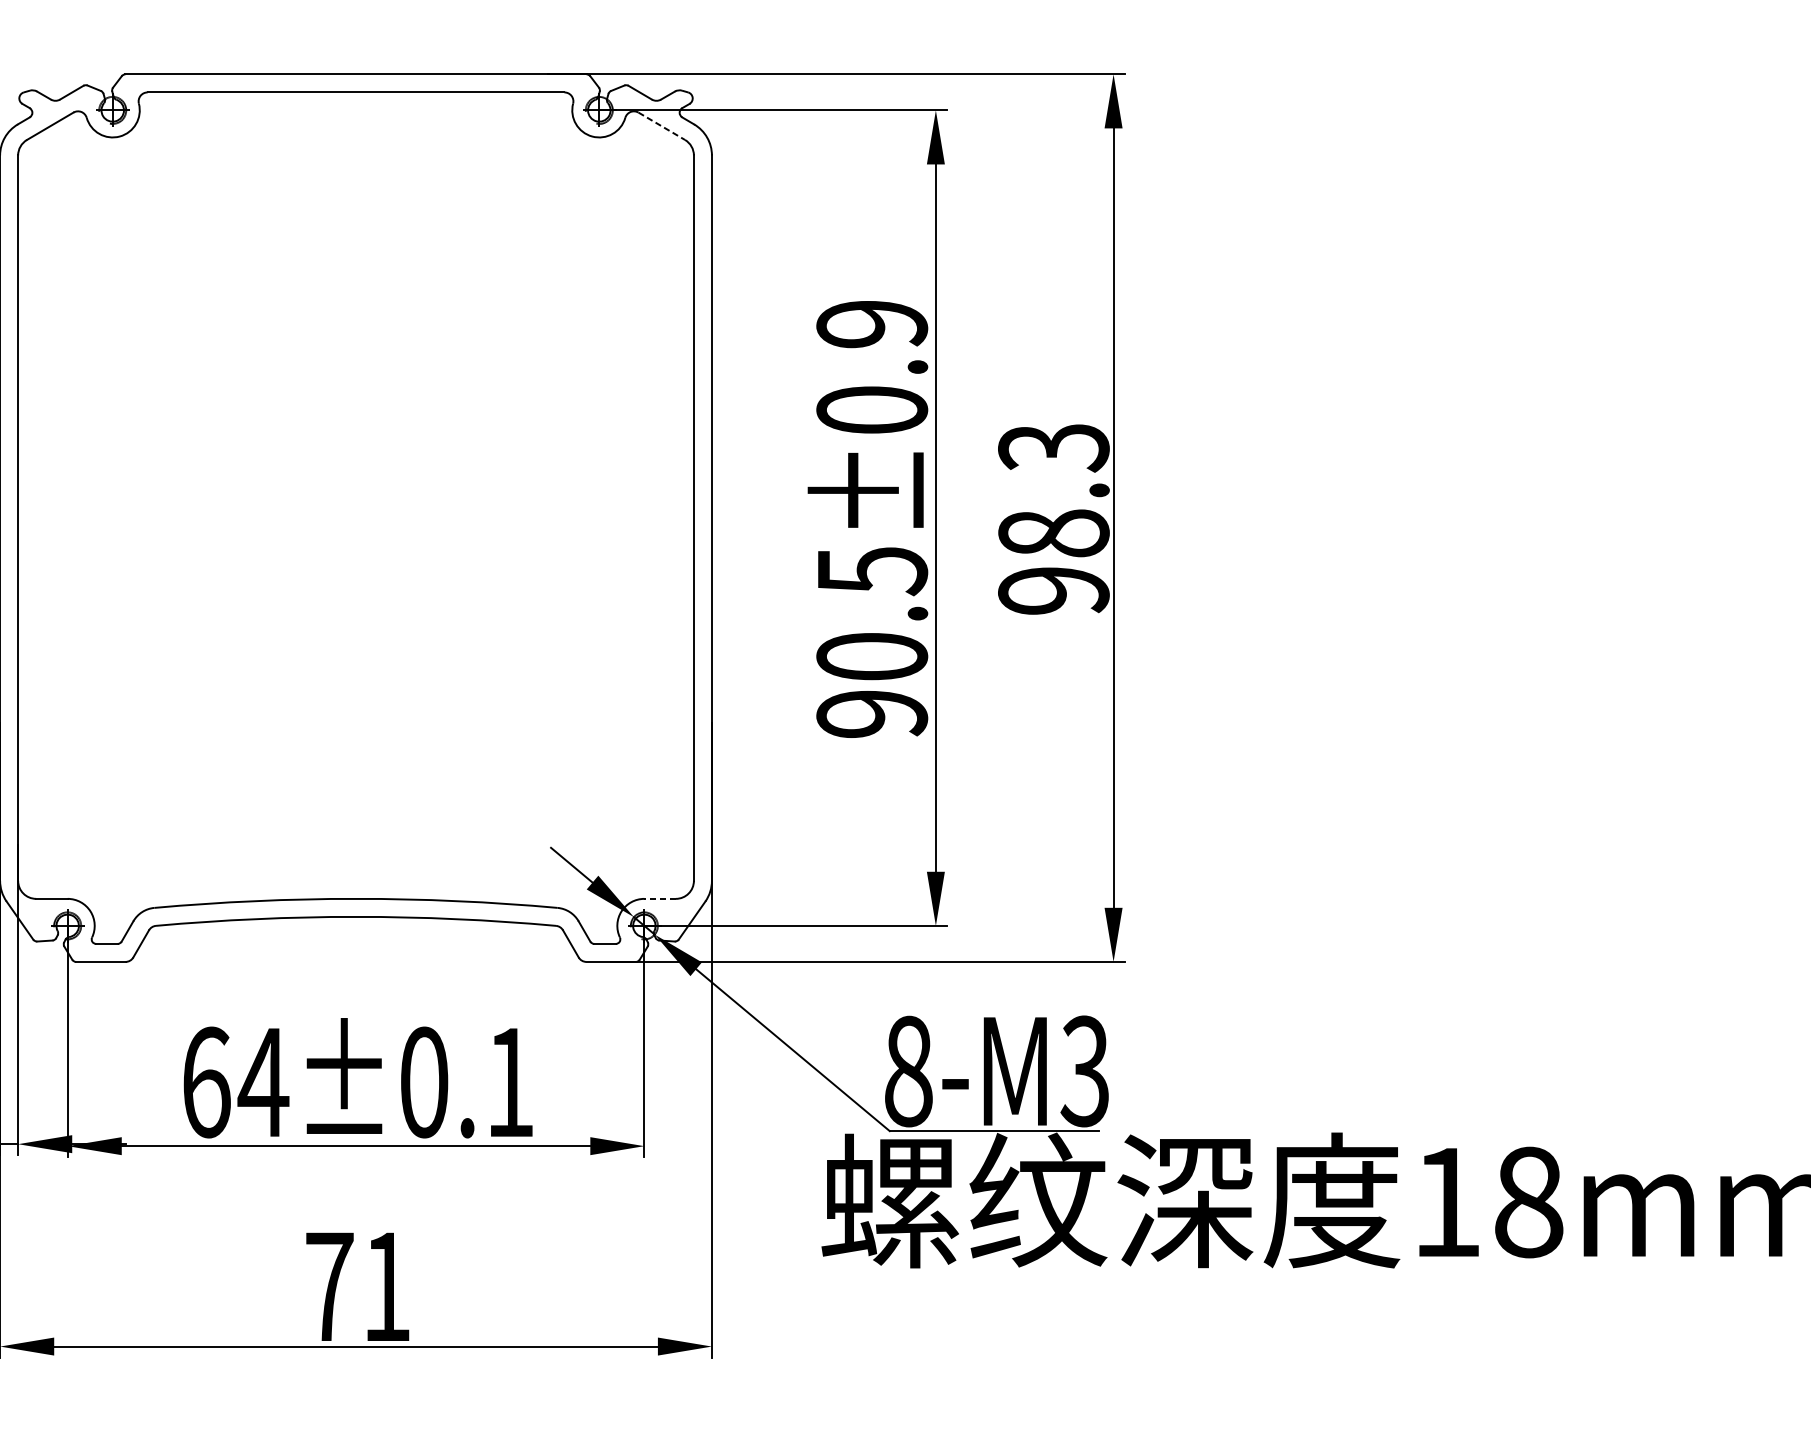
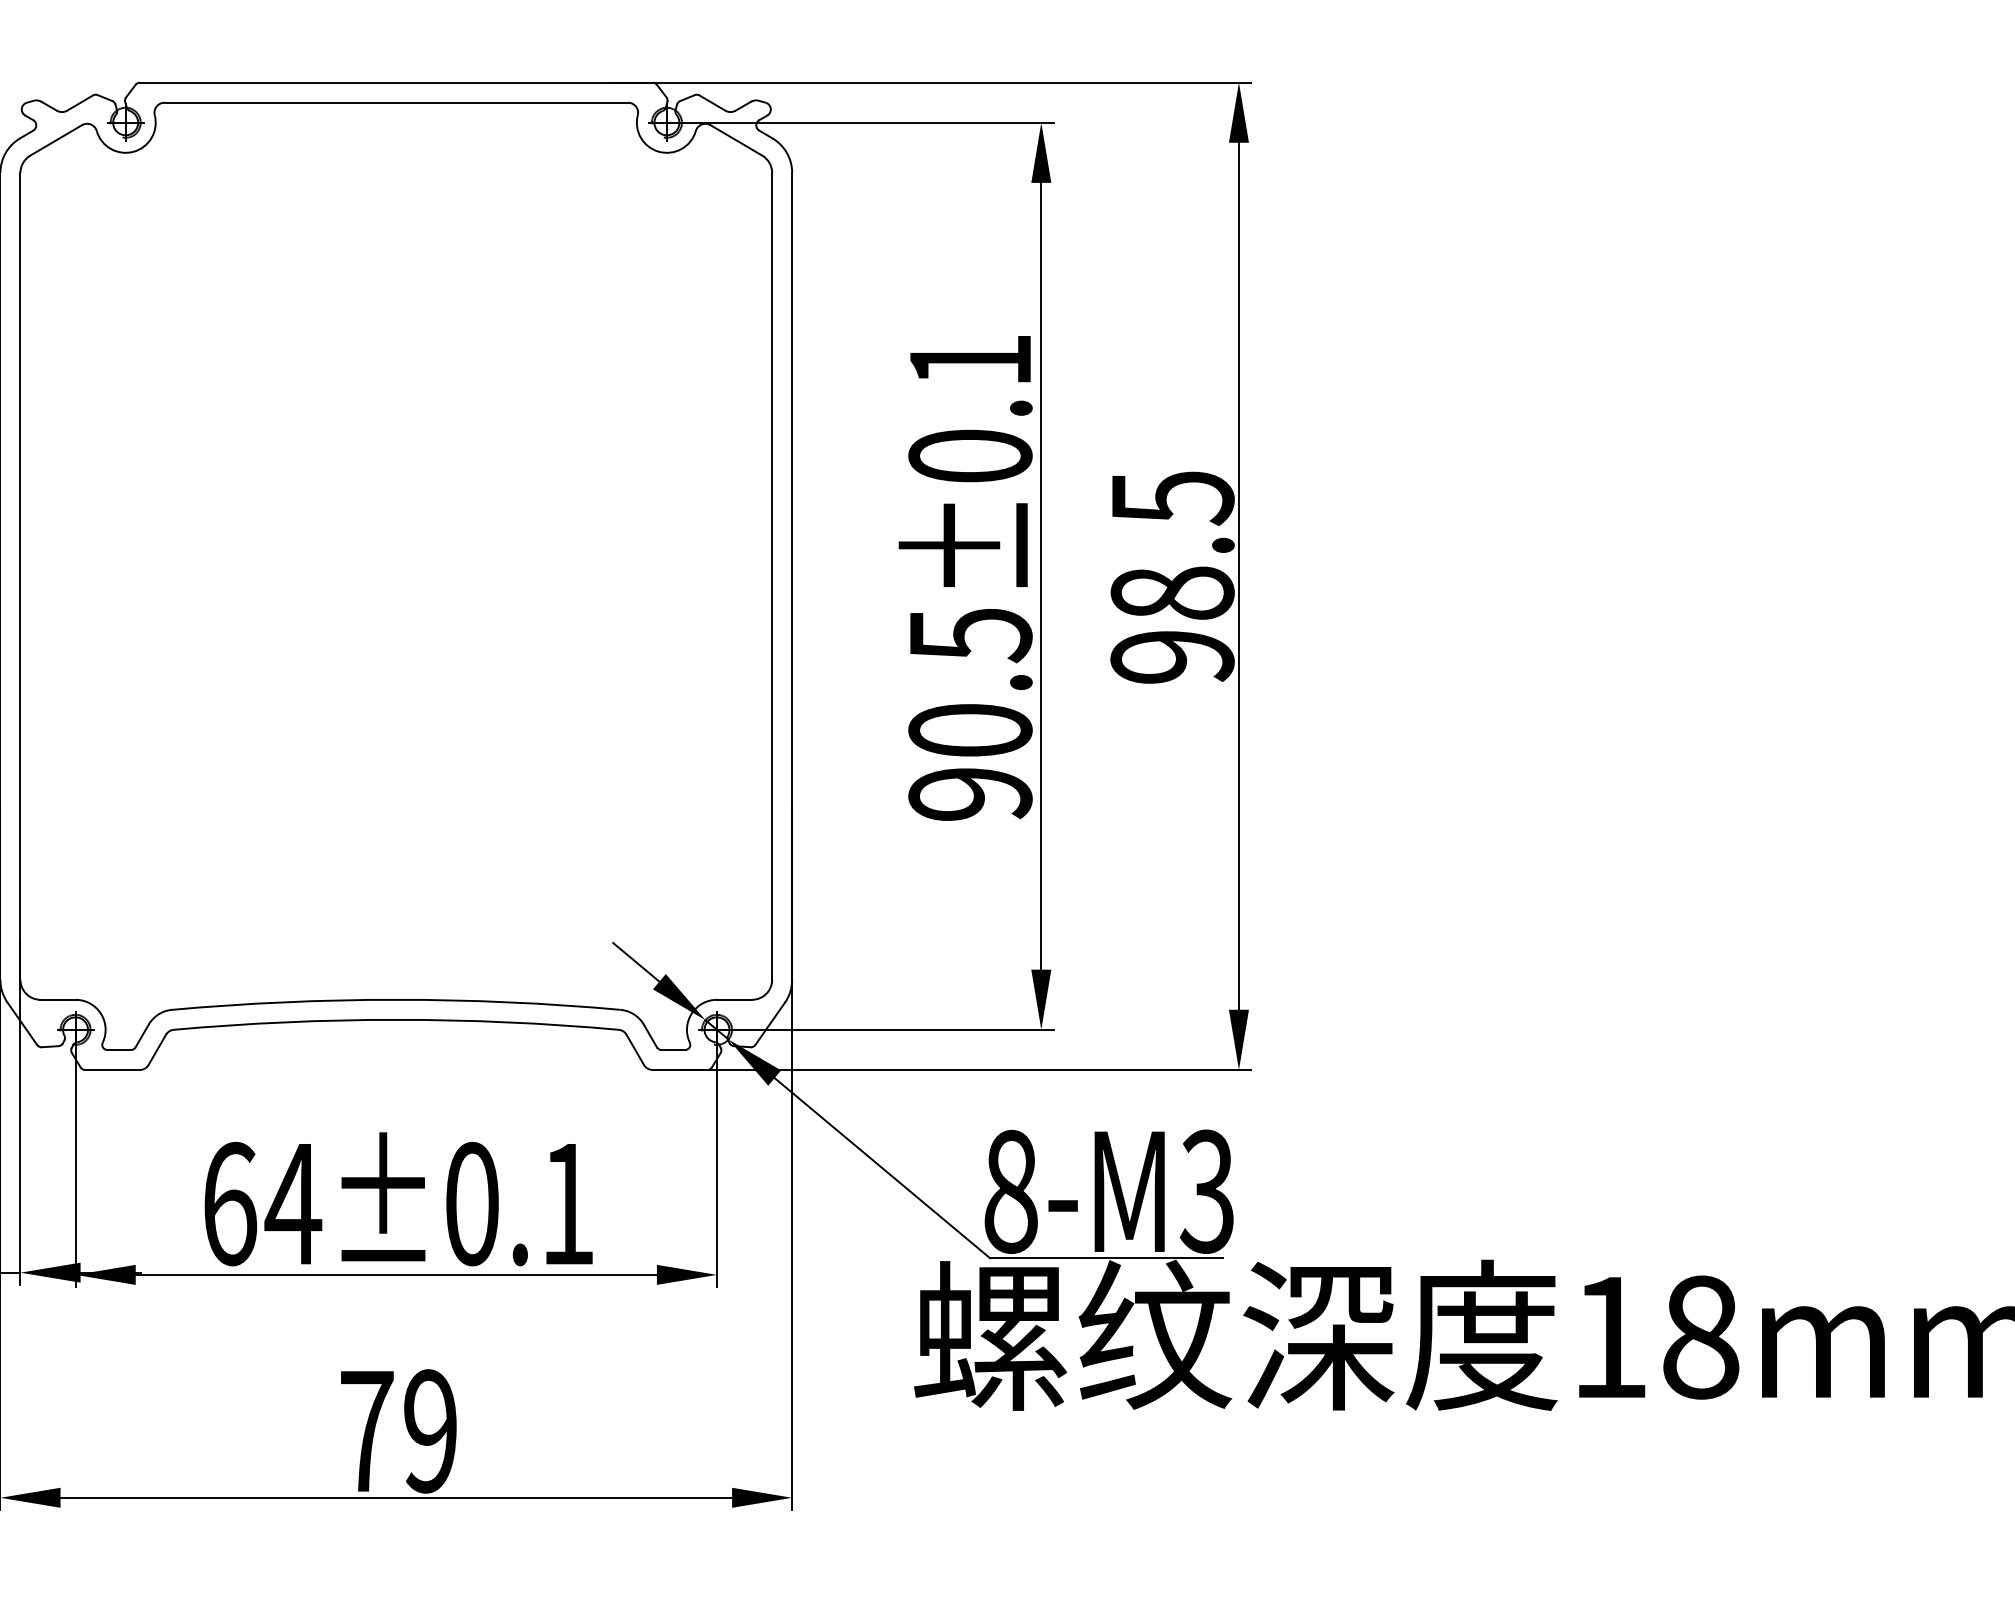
line: (661, 126) -> (736, 140), dashed -> solid
text: (872, 324) -> (970, 360), 90.5±0.9 -> 90.5±0.1
text: (1053, 448) -> (1172, 498), 98.3 -> 98.5
line: (660, 898) -> (734, 999), dashed -> solid
text: (386, 1286) -> (430, 1431), 71 -> 79

